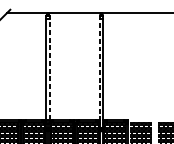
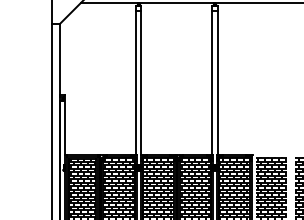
line: (49, 67) -> (141, 80), dashed -> solid
line: (99, 68) -> (212, 81), dashed -> solid

